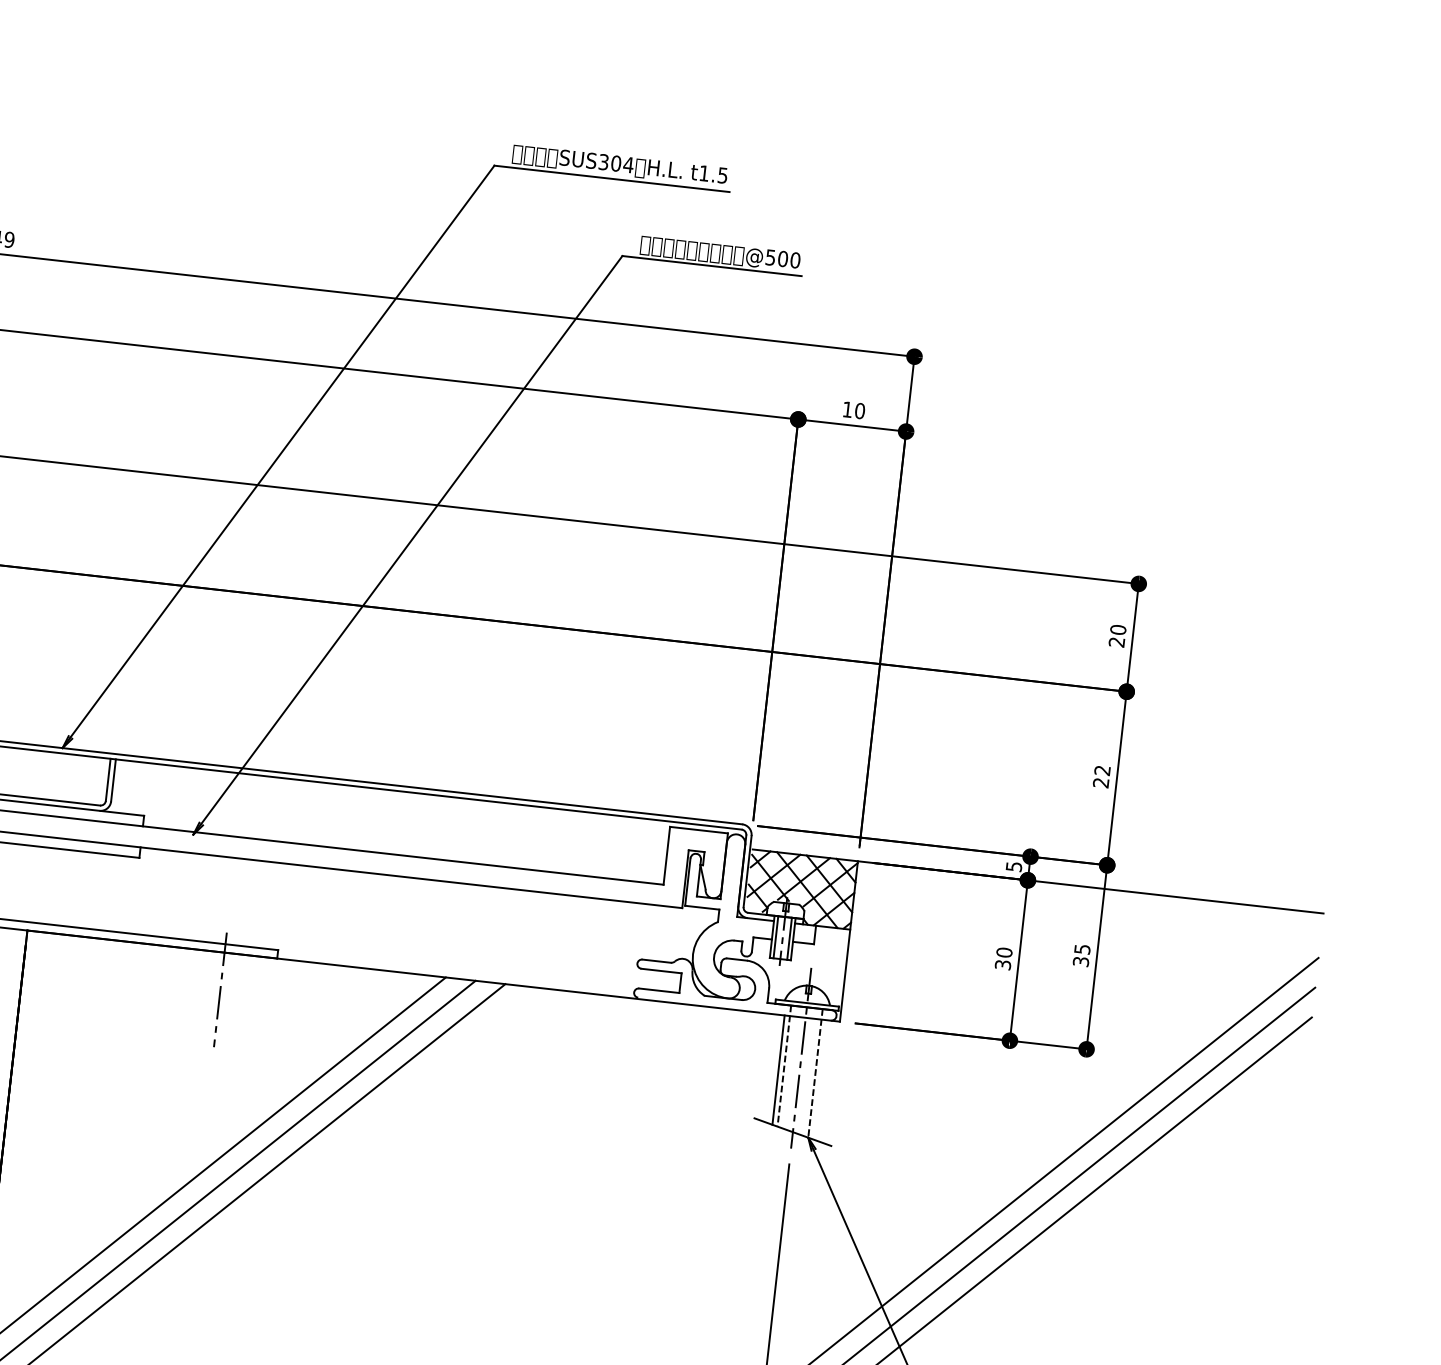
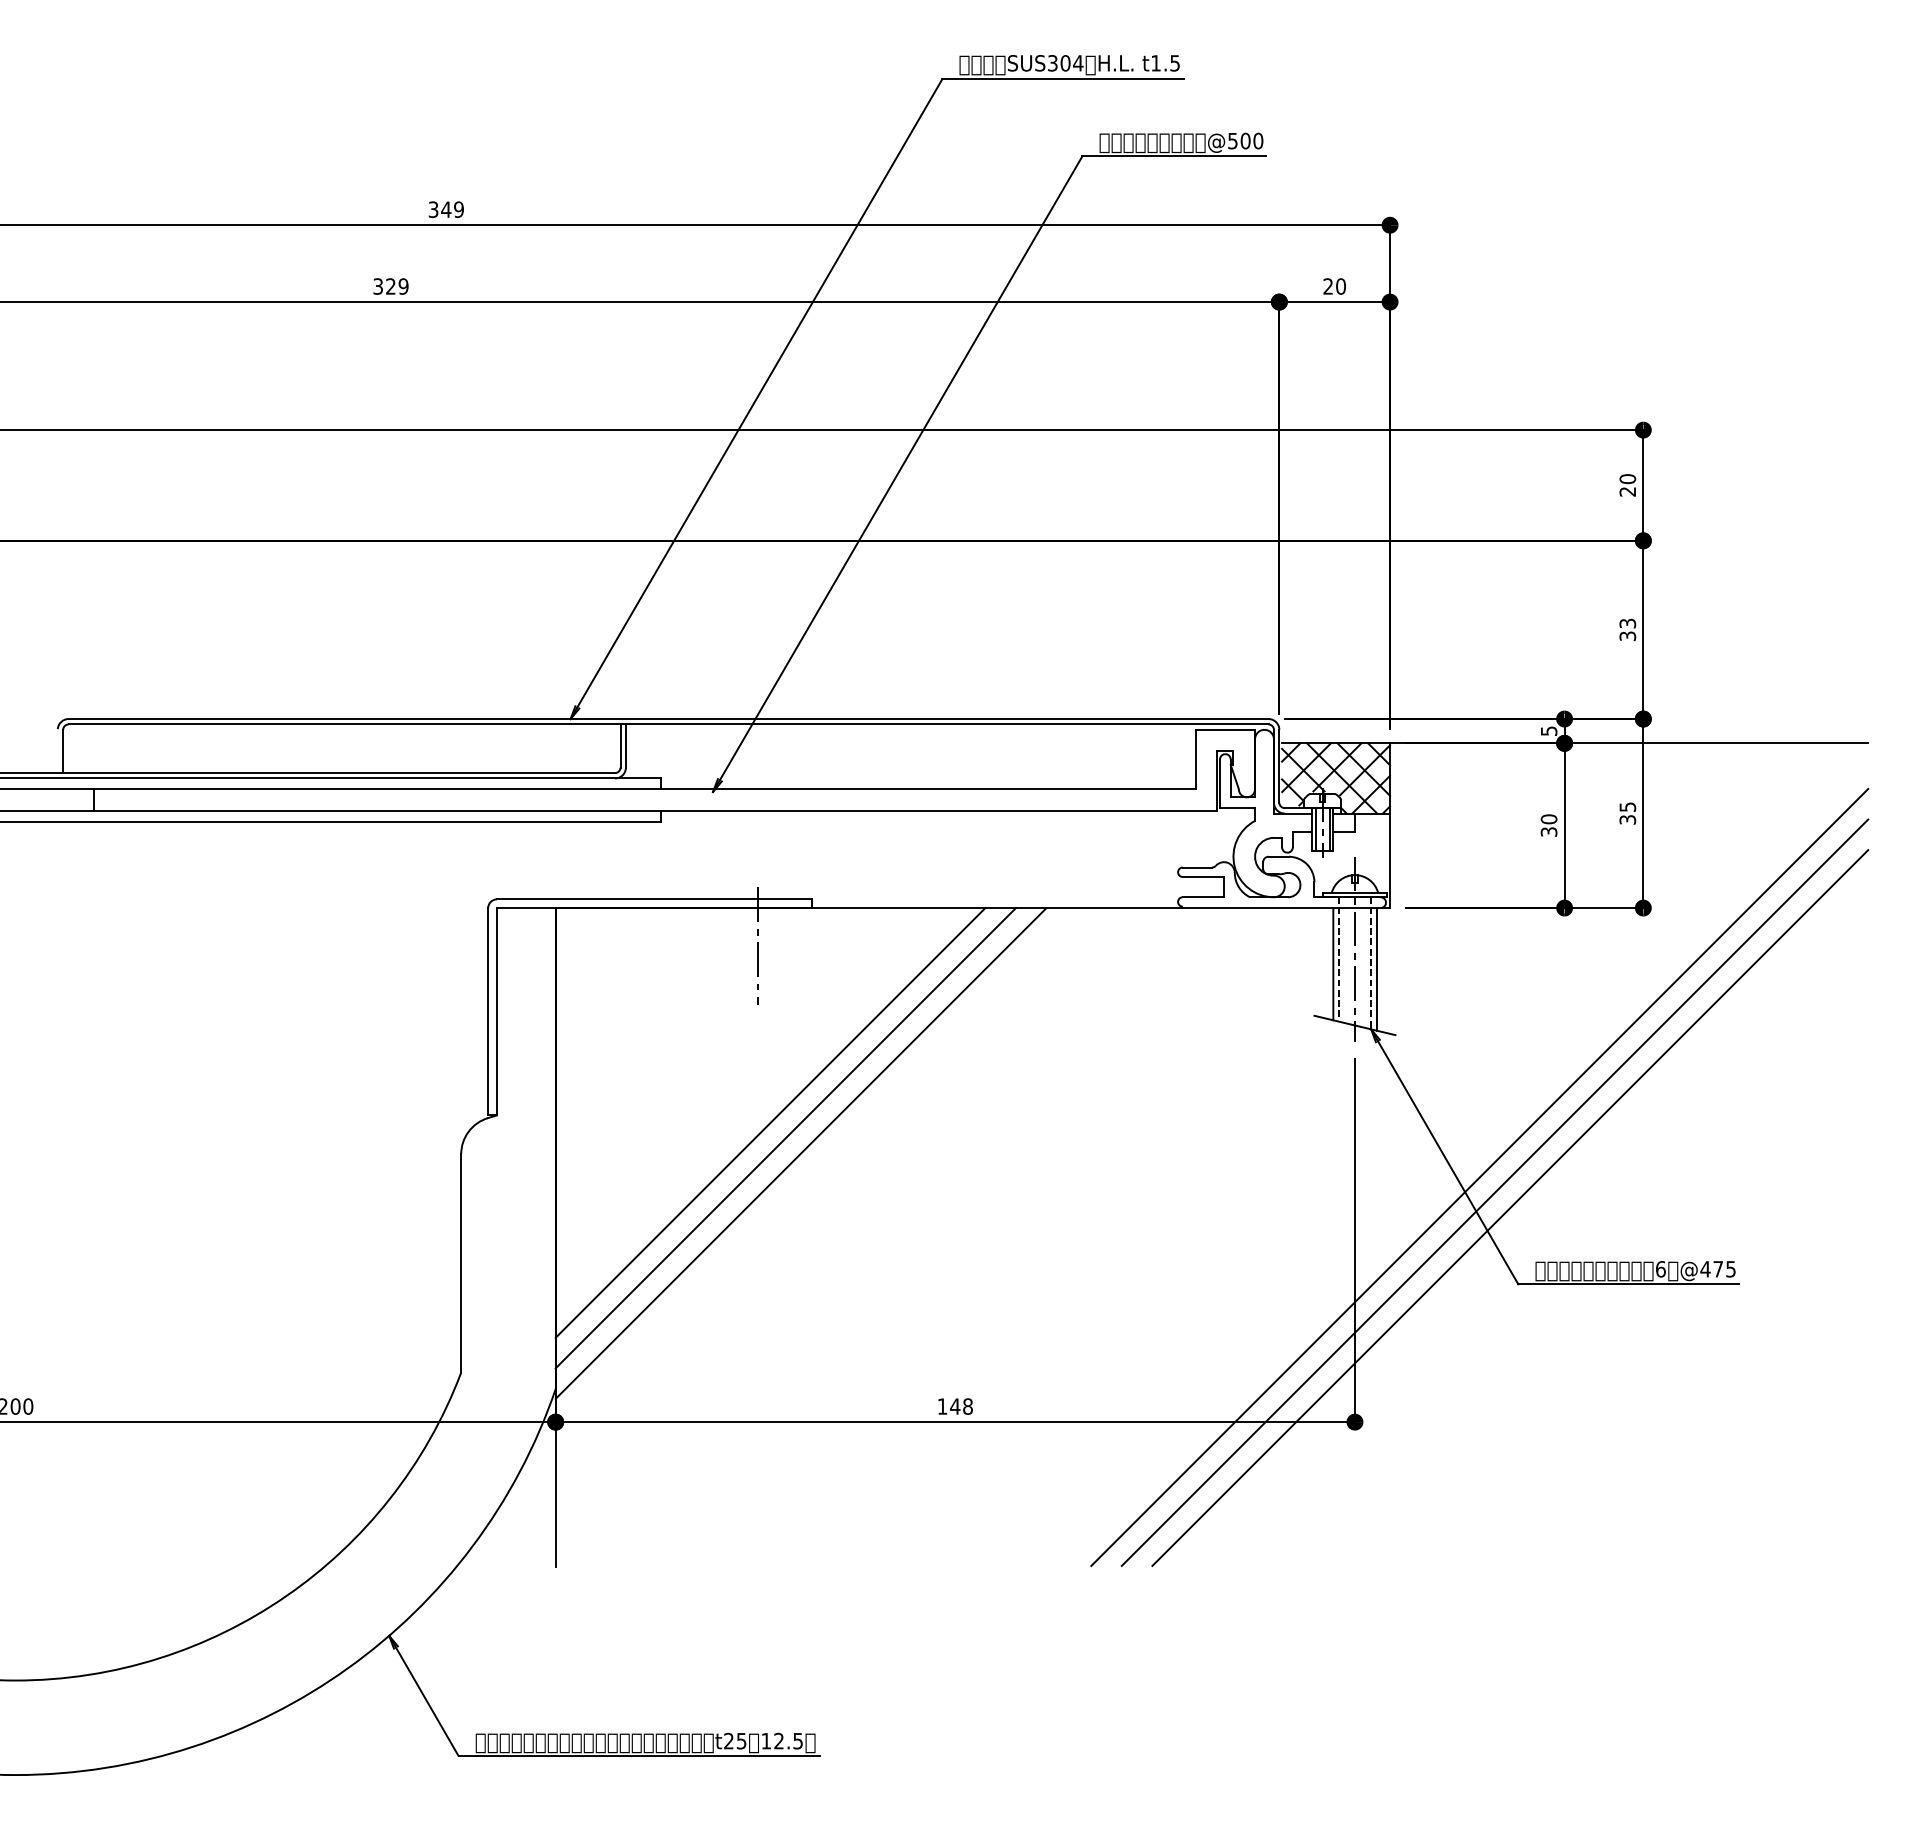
text: (846, 409) -> (1327, 286), 10 -> 20
text: (1101, 776) -> (1627, 629), 22 -> 33
line: (820, 1080) -> (1376, 969), added

